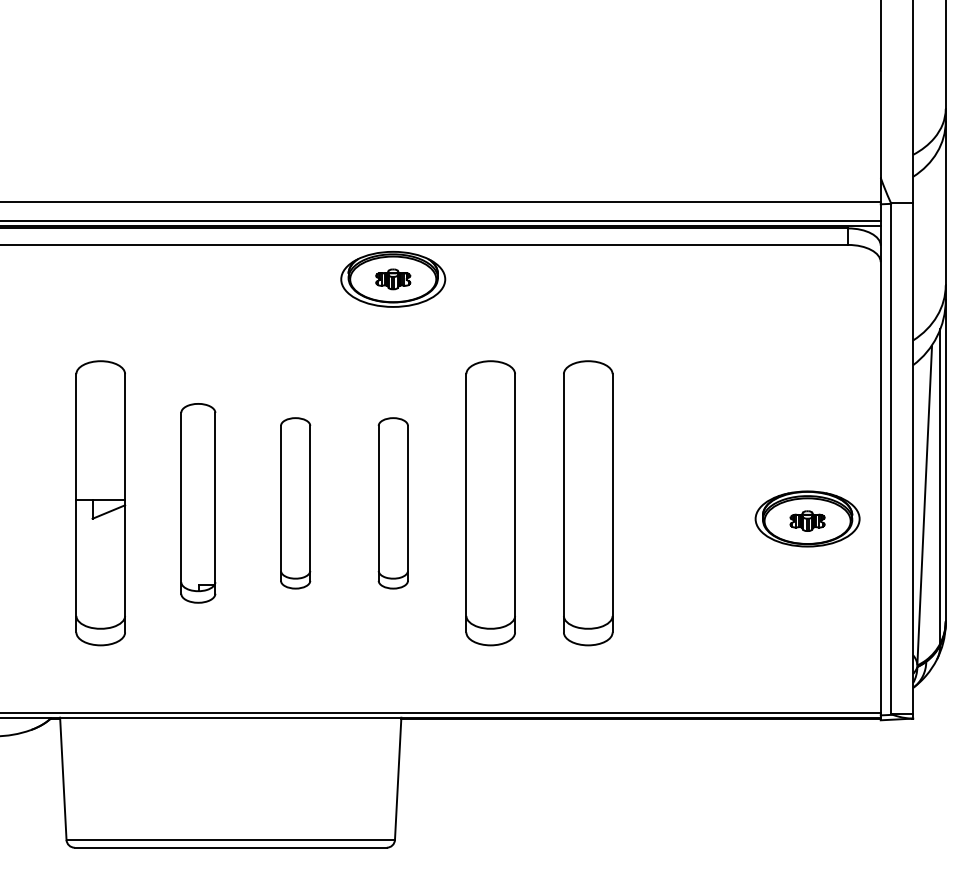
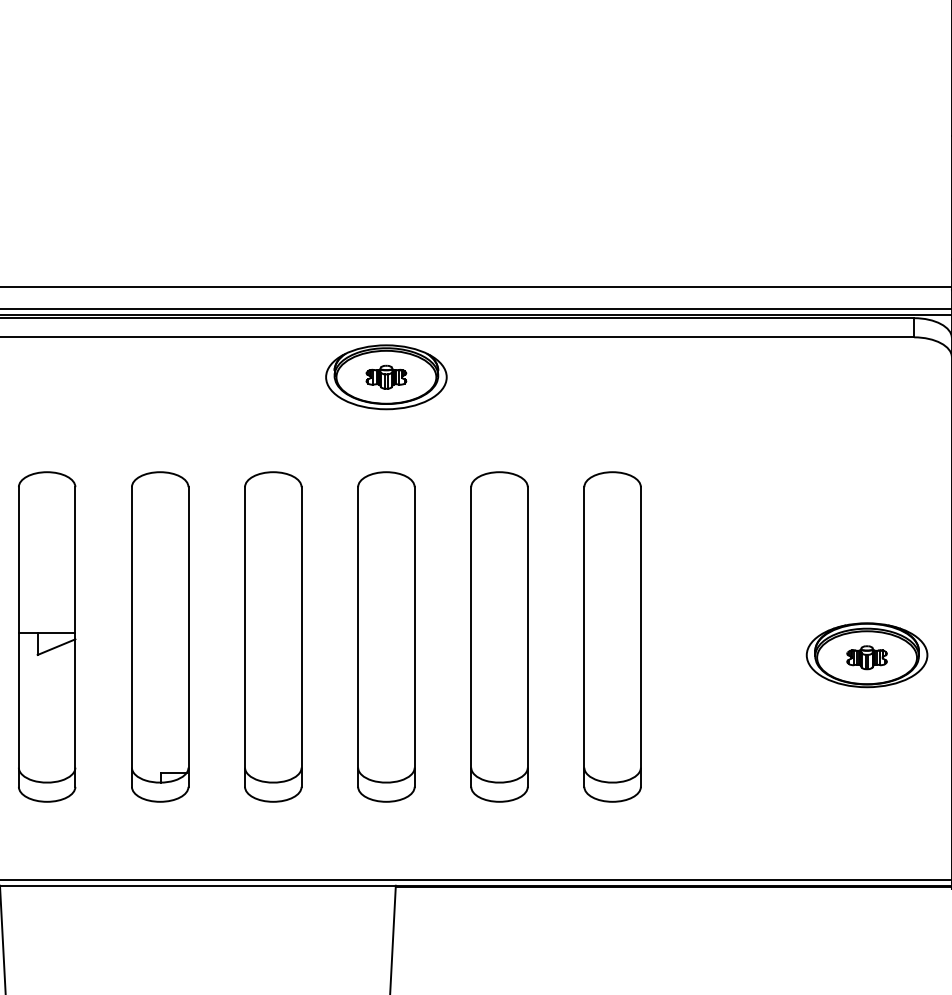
part: (198, 503) -> (160, 637), size x1.43
part: (295, 503) -> (273, 637), size x1.67
part: (393, 503) -> (386, 637), size x1.67

